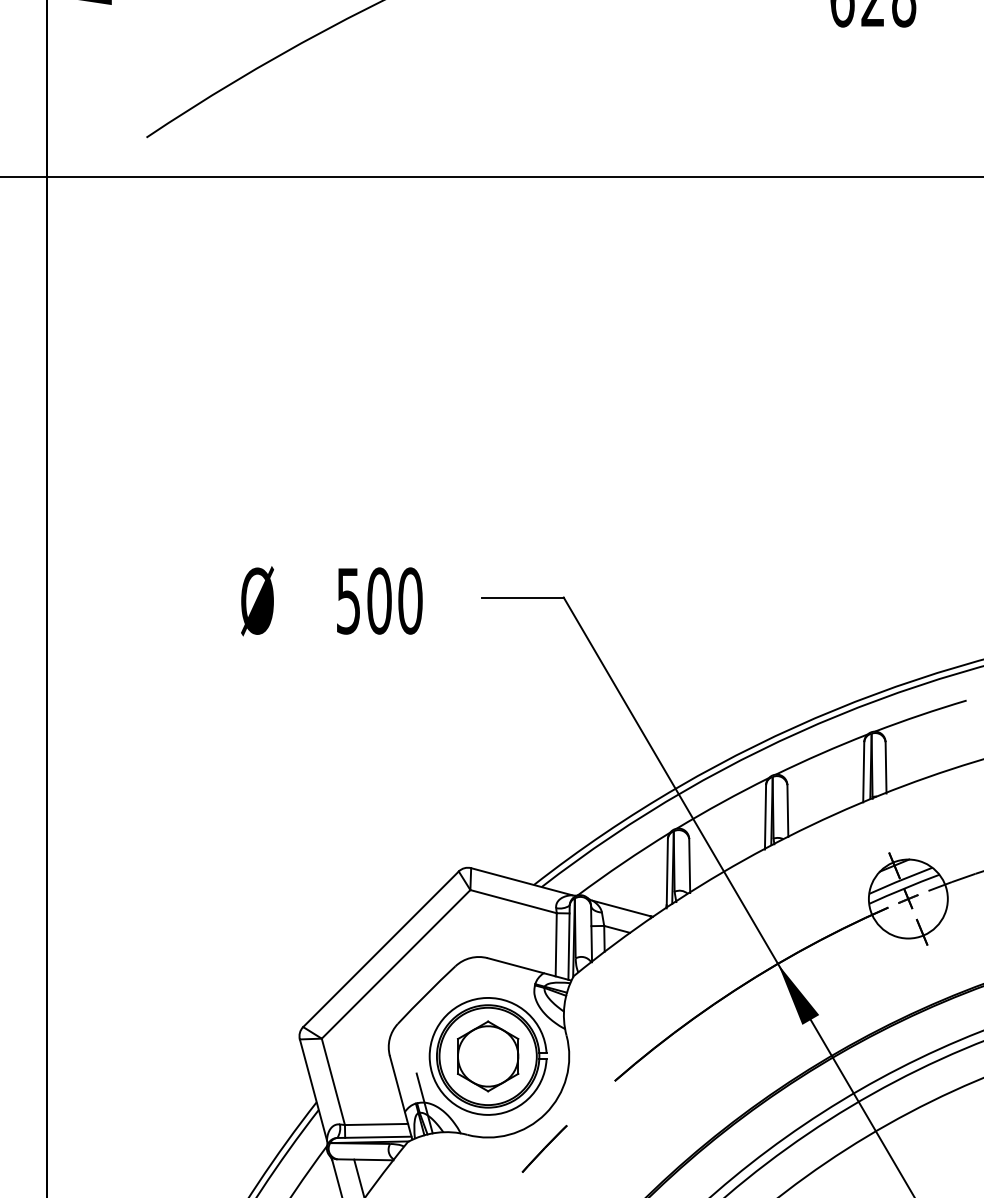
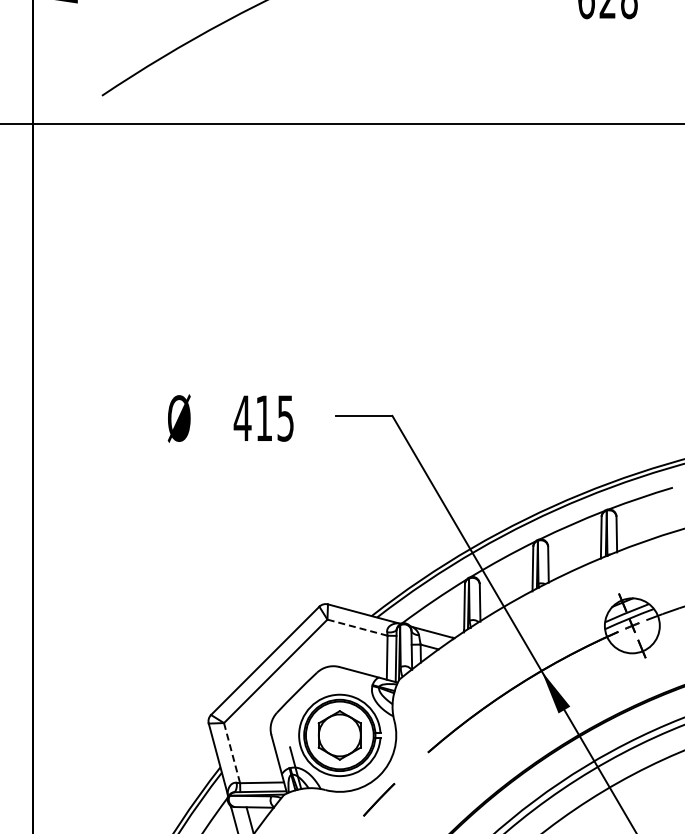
text: (378, 601) -> (263, 418), 500 -> 415
line: (513, 901) -> (357, 627), solid -> dashed
line: (333, 1082) -> (232, 753), solid -> dashed

